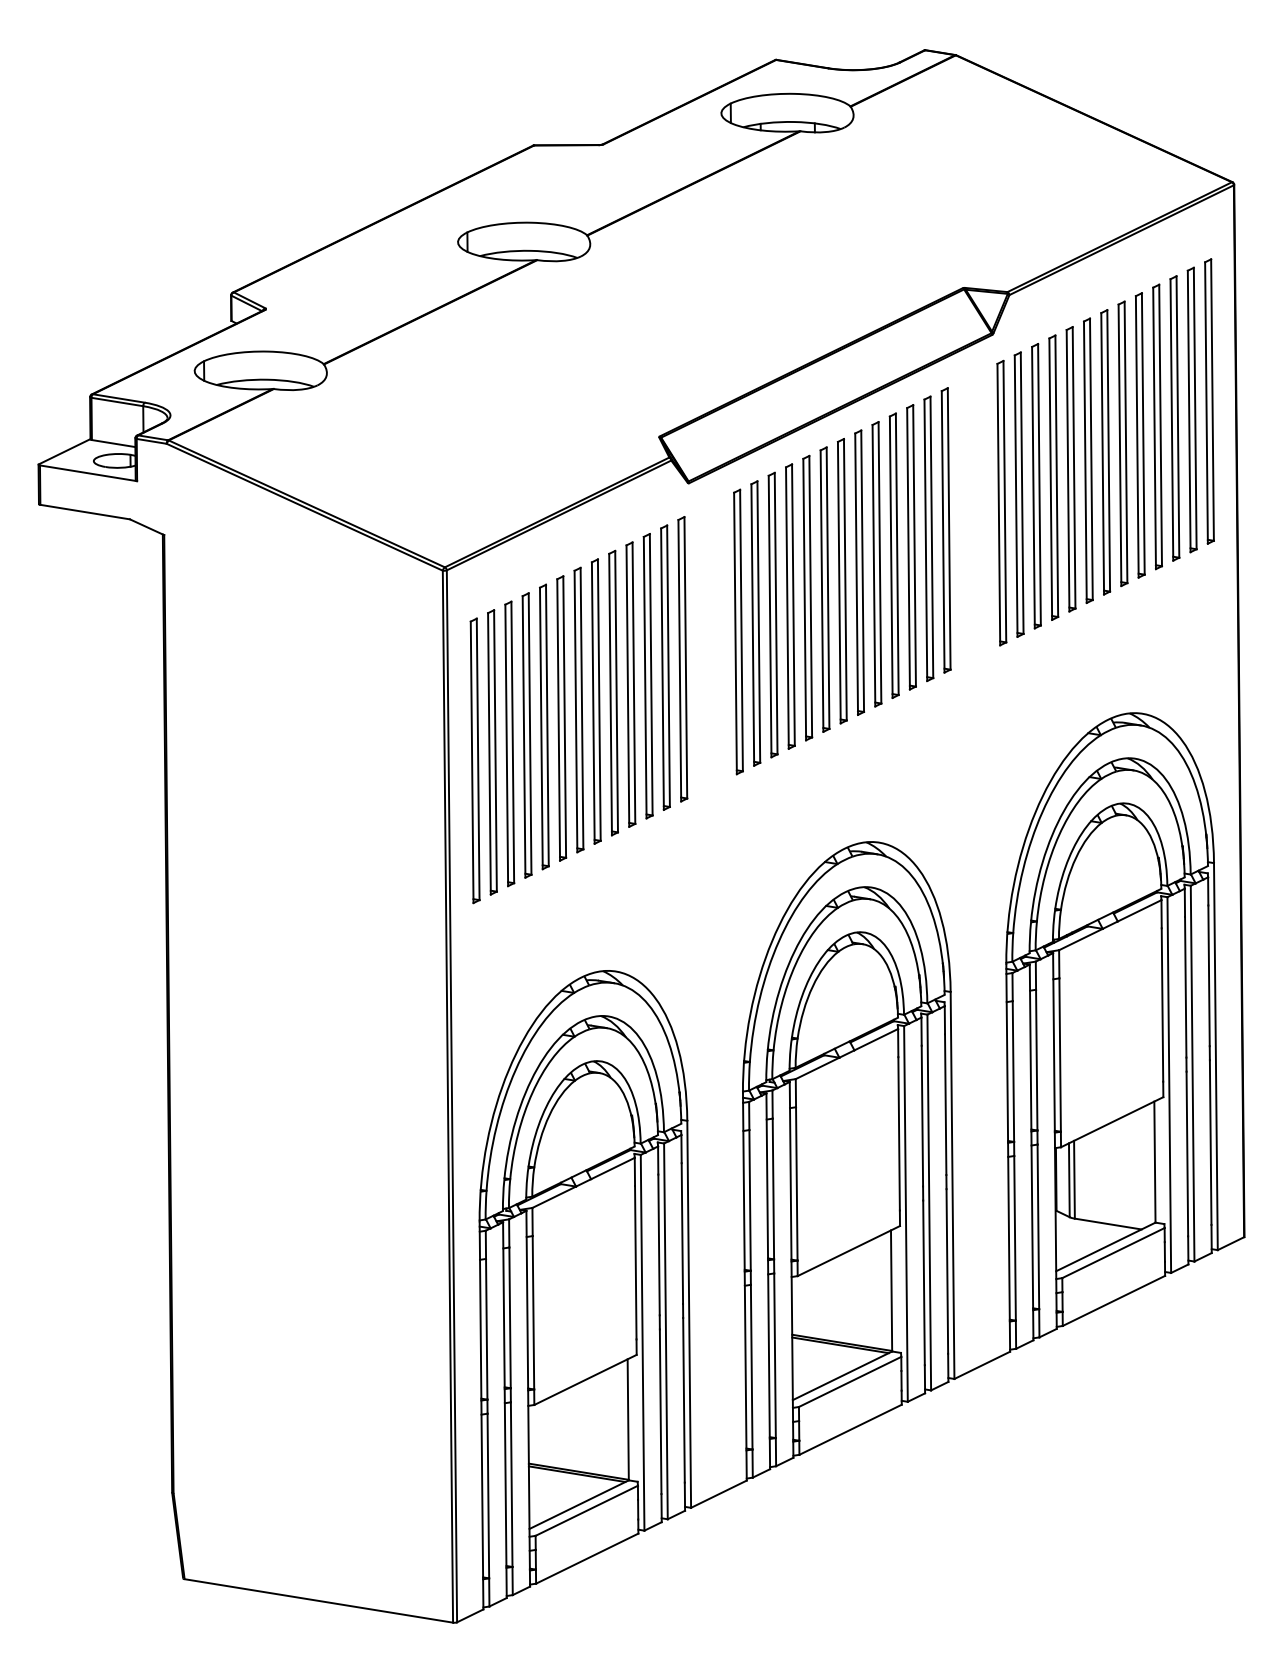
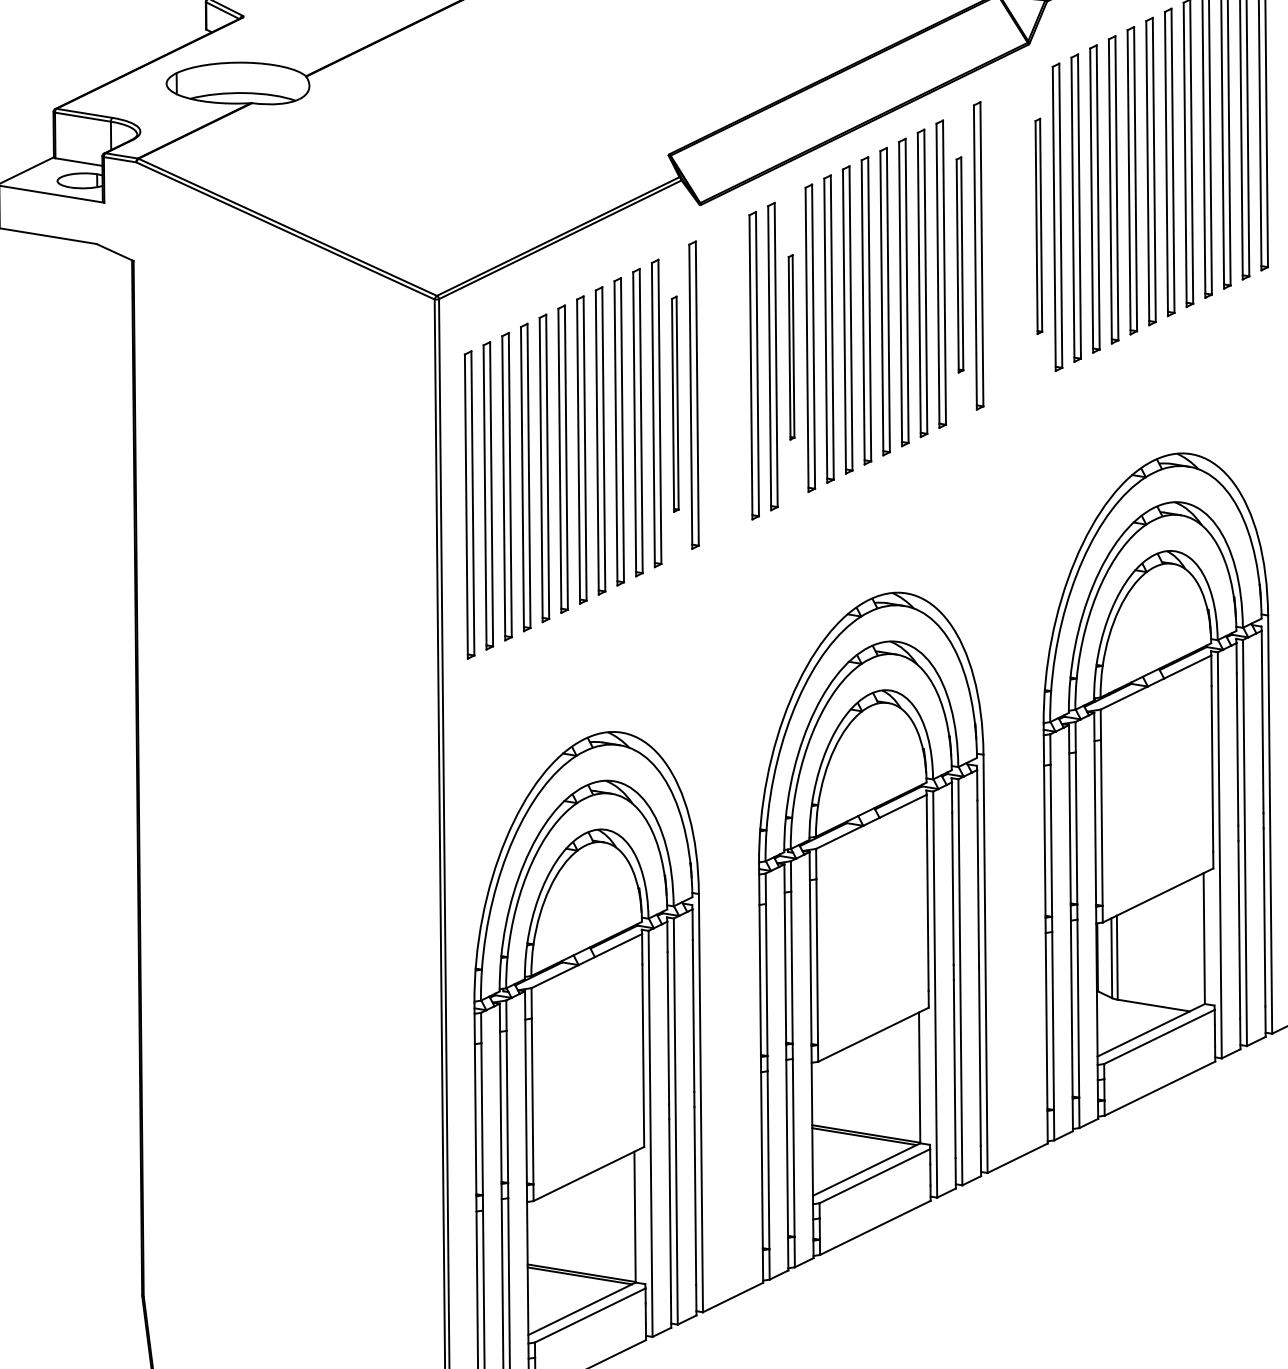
part: (1001, 502) -> (1038, 225), size x0.7
part: (928, 538) -> (959, 264), size x0.7
part: (772, 614) -> (790, 346), size x0.6
part: (665, 667) -> (675, 404), size x0.7

